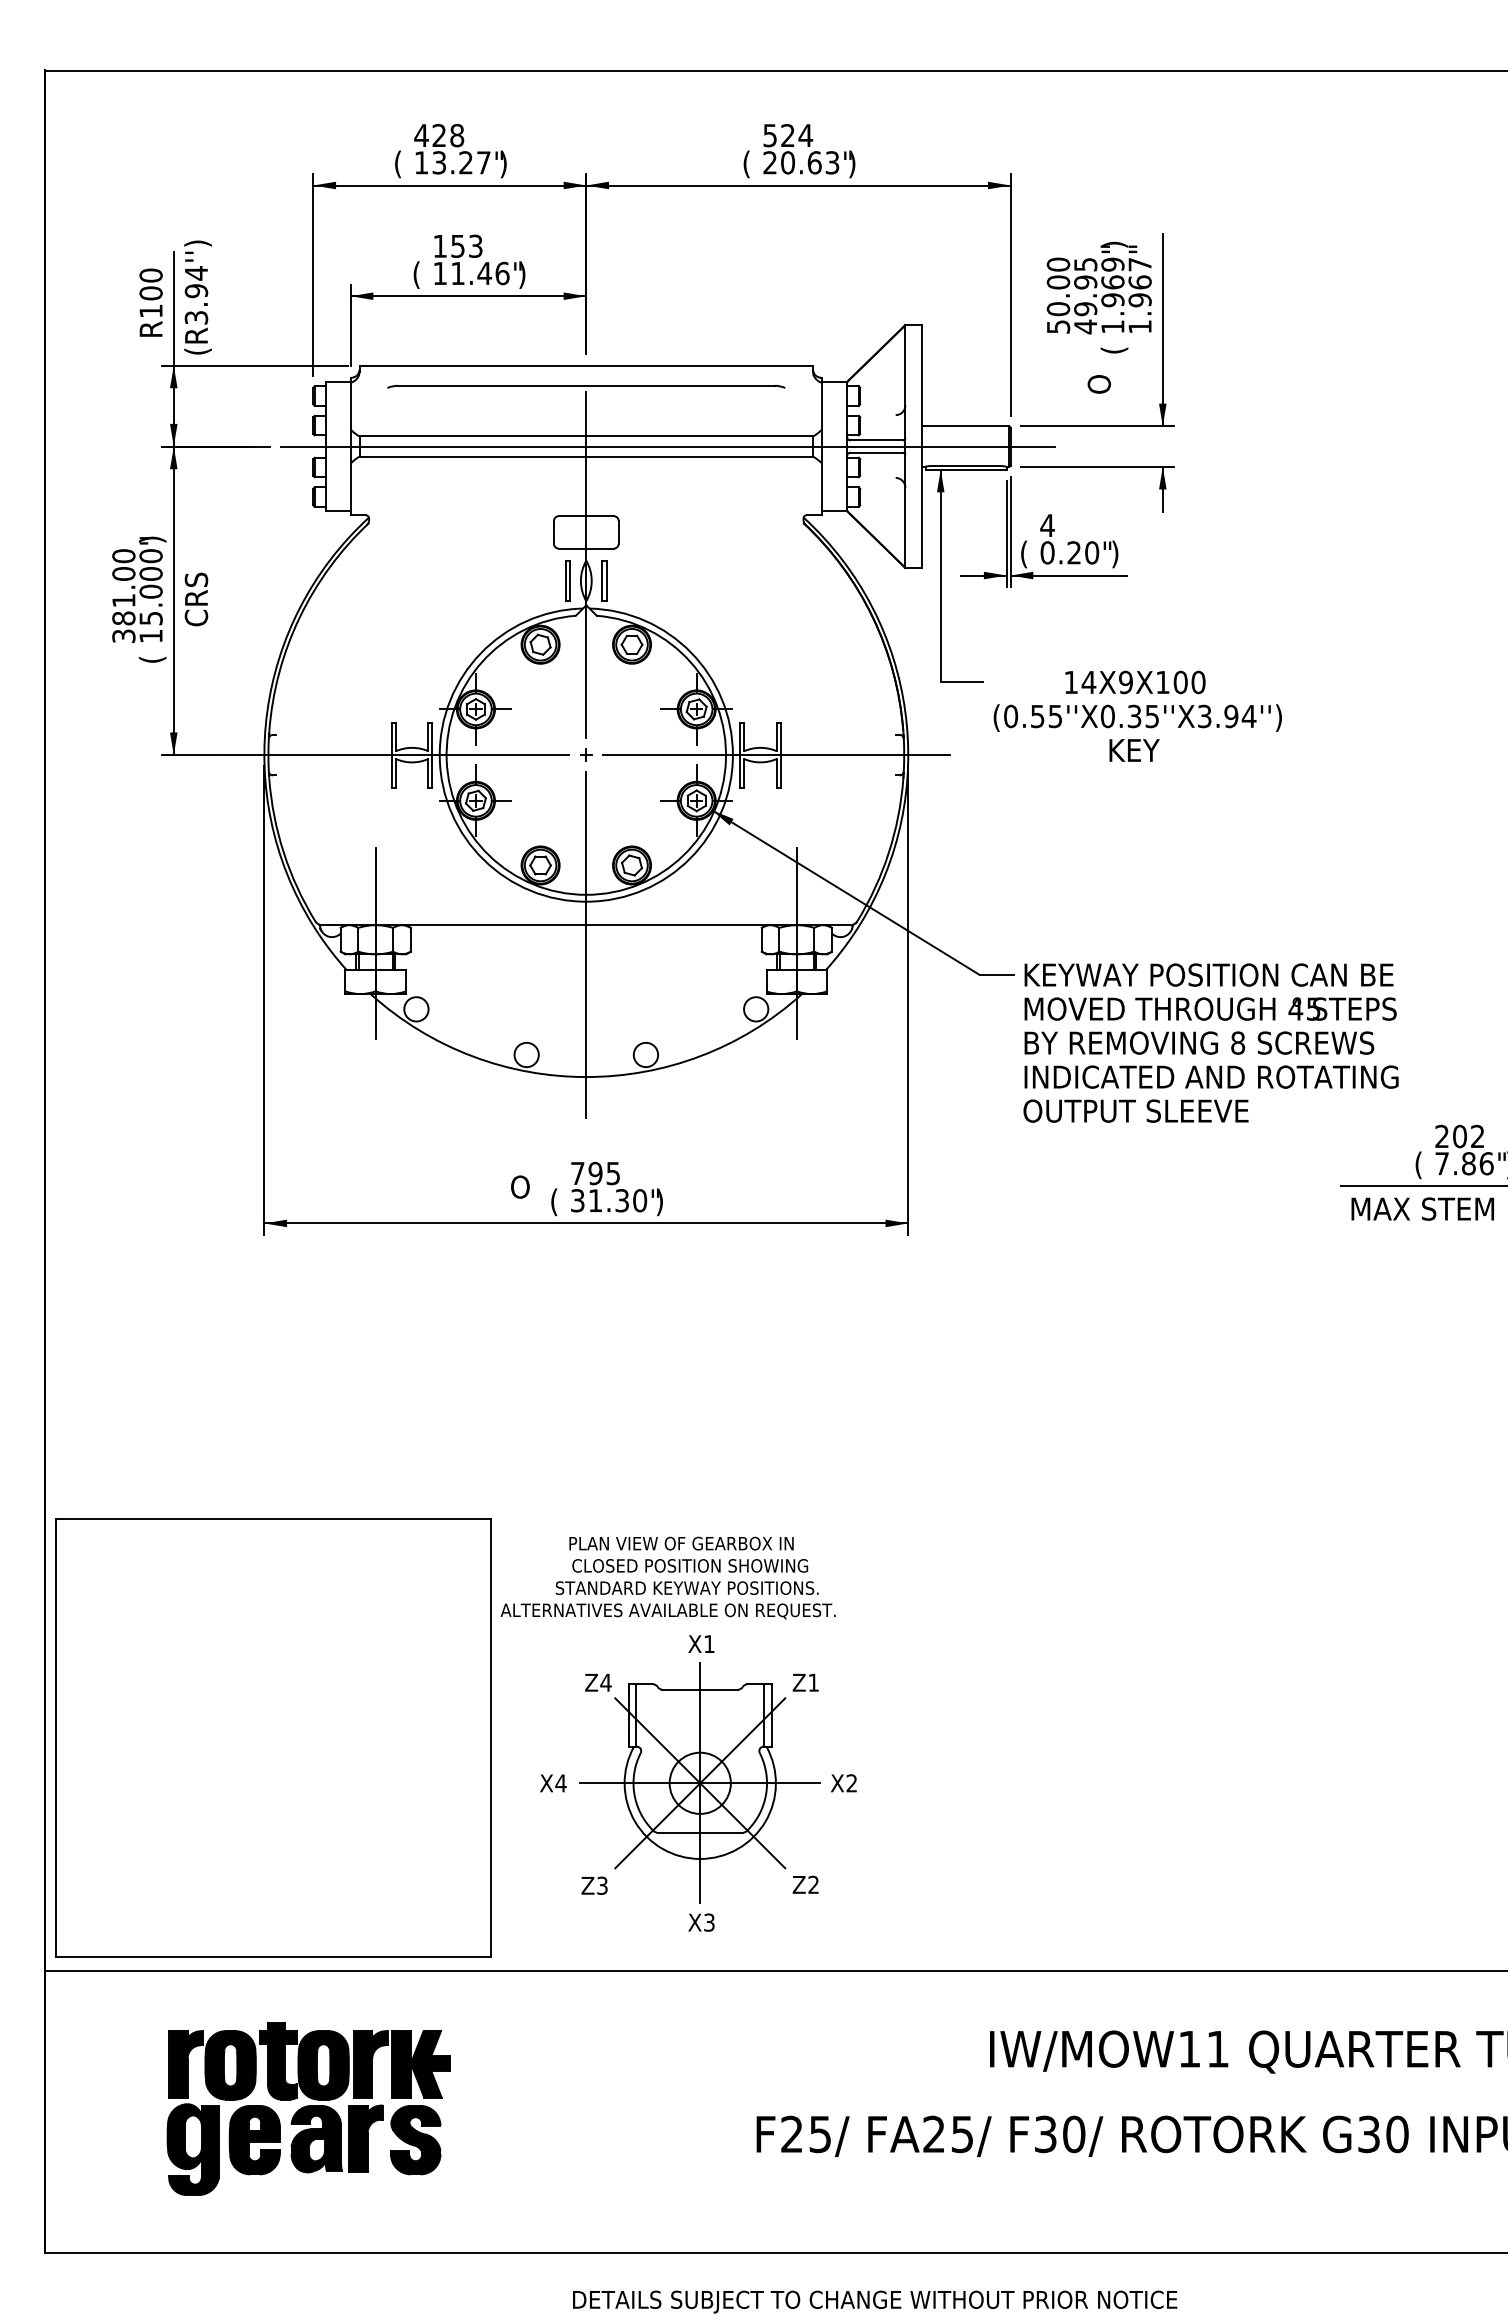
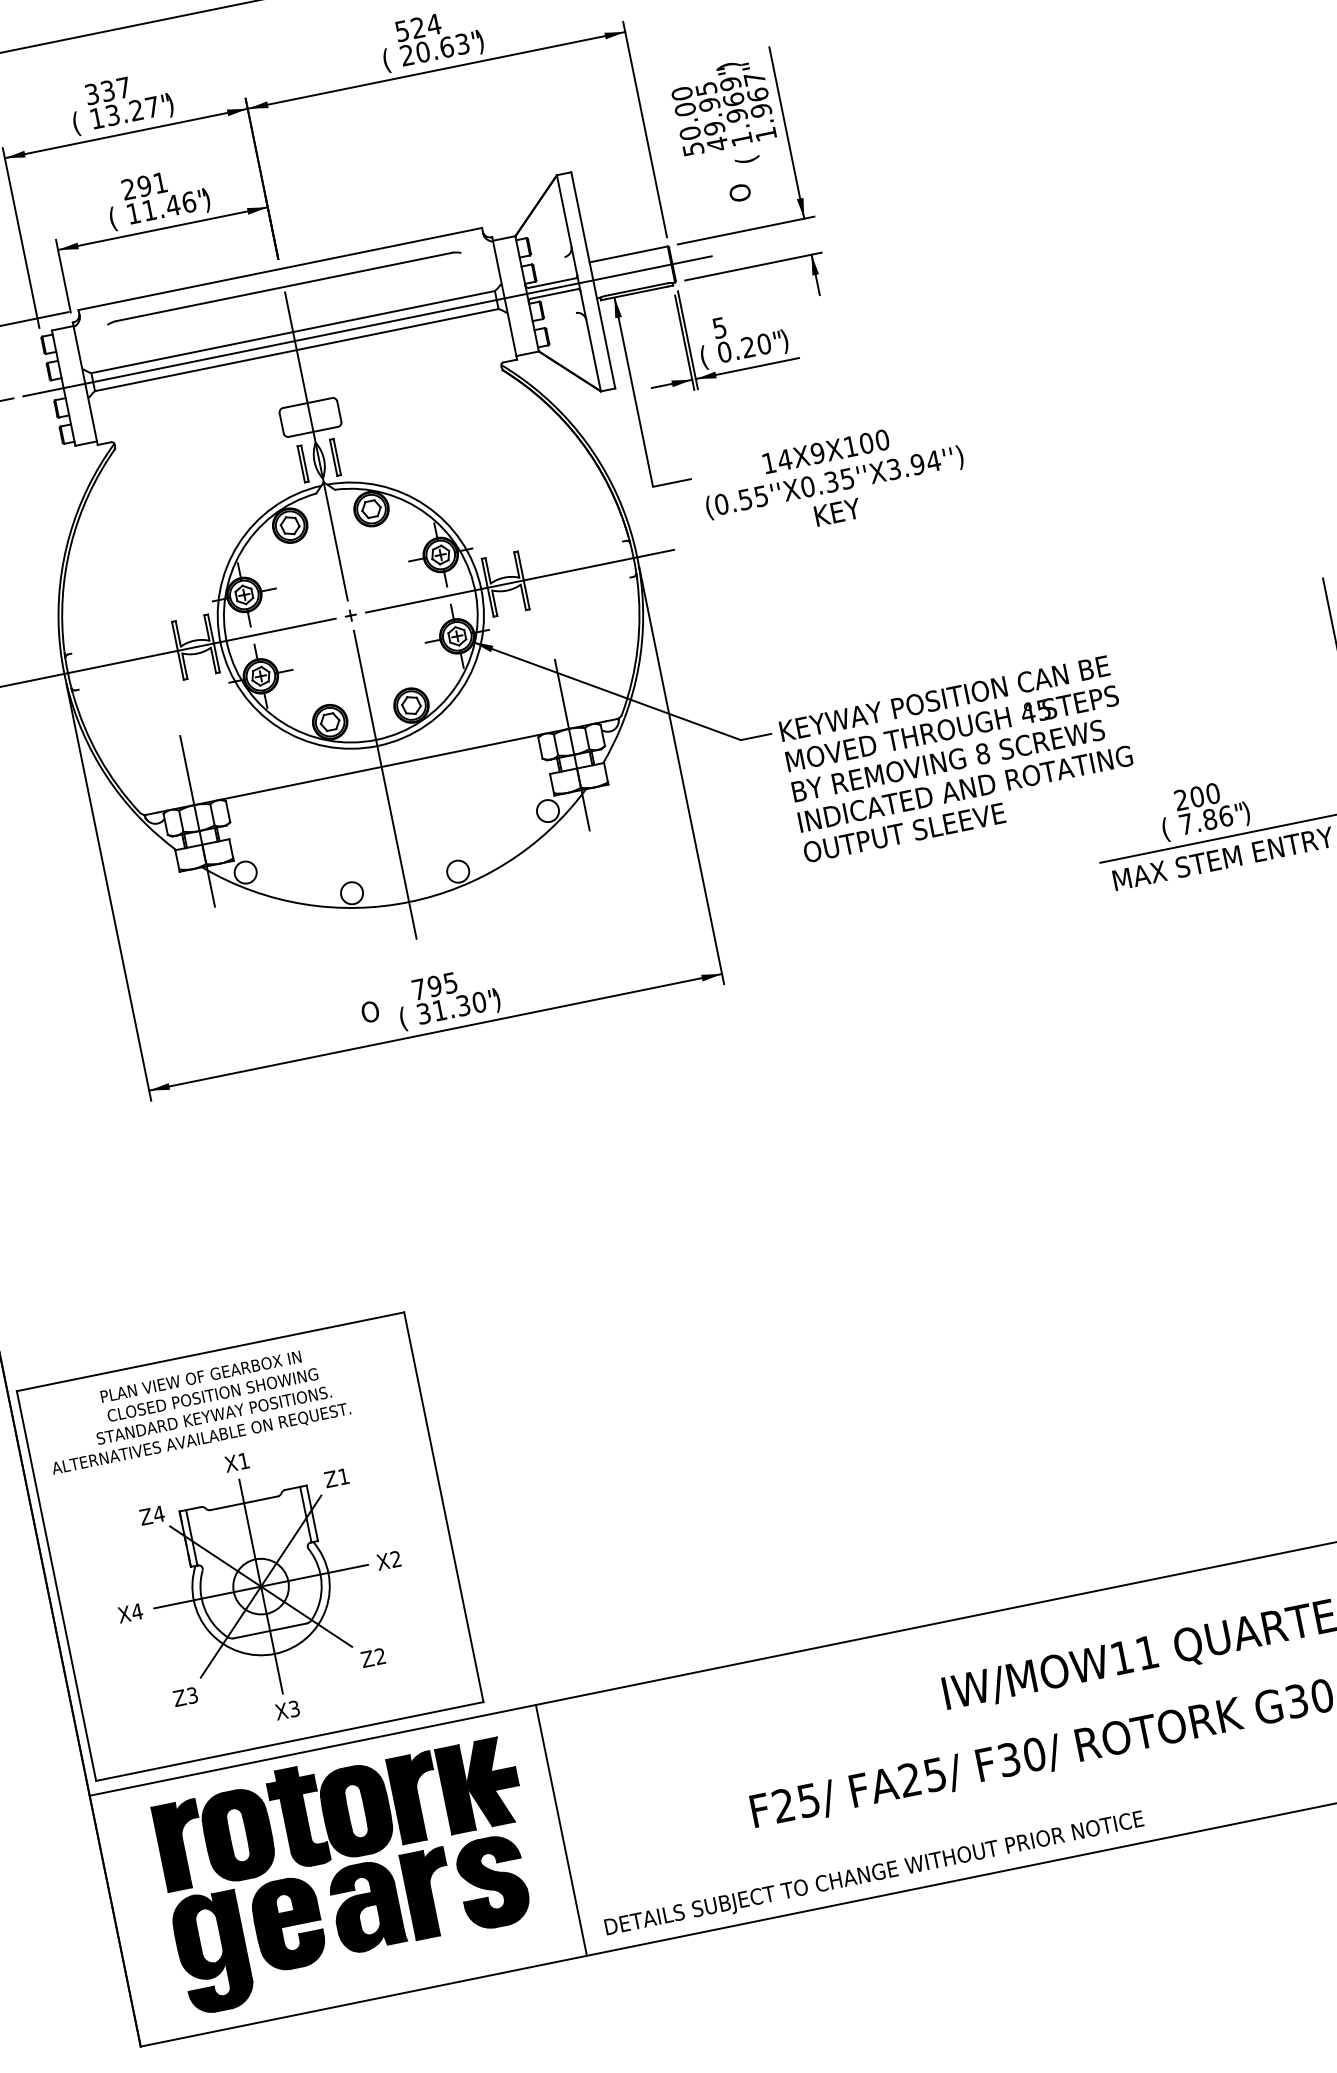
text: (439, 135) -> (108, 90), 428 -> 337
text: (457, 245) -> (143, 185), 153 -> 291
text: (1047, 525) -> (719, 327), 4 -> 5
text: (1477, 1136) -> (1212, 793), 202 -> 200
part: (678, 1733) -> (232, 1546), moved
part: (308, 2108) -> (348, 1870), size x1.43
line: (546, 2112) -> (561, 1830), added
text: (875, 2301) -> (874, 1874), moved

